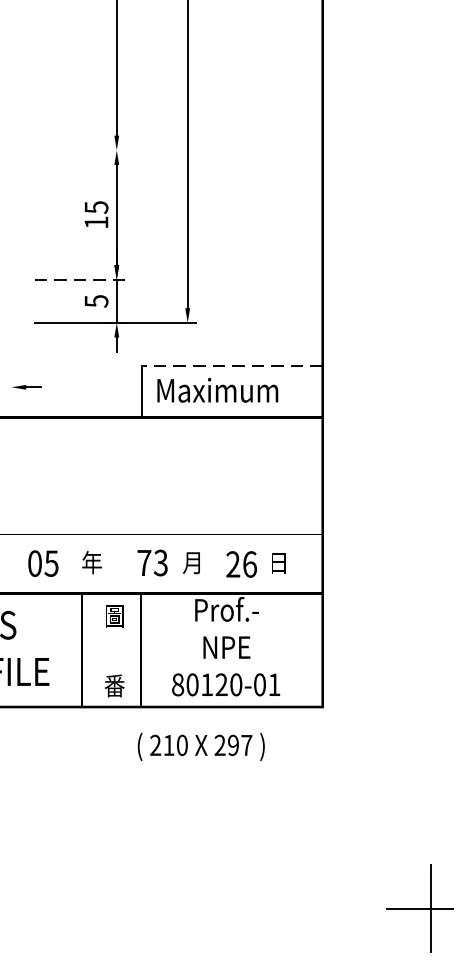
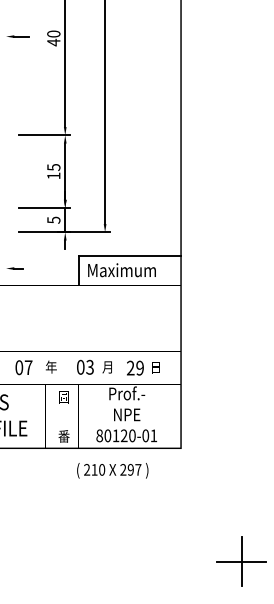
line: (79, 150) -> (44, 135), added
line: (81, 280) -> (45, 208), dashed -> solid
line: (232, 365) -> (130, 256), dashed -> solid
text: (143, 561) -> (80, 366), 73 -> 03
text: (51, 563) -> (28, 367), 05 -> 07
text: (250, 563) -> (140, 367), 26 -> 29

